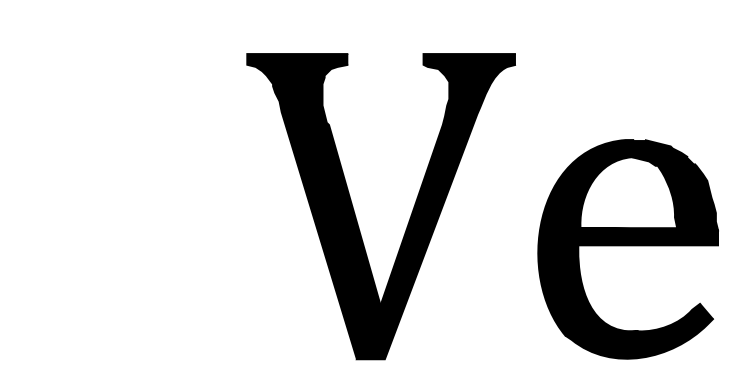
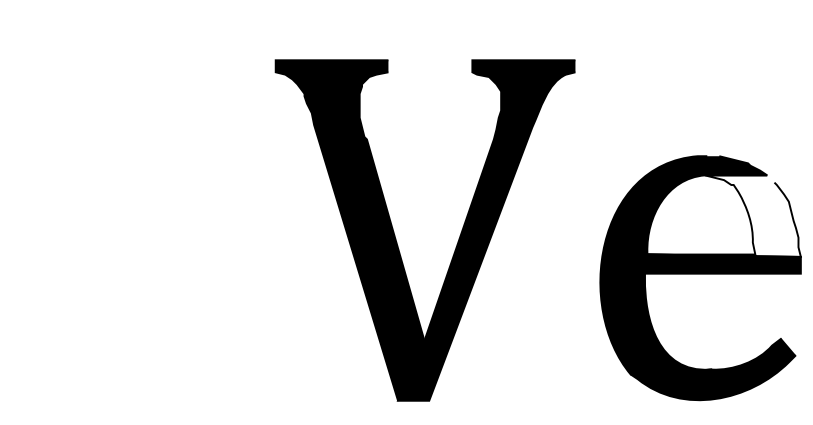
fill: (649, 193) -> (724, 215), removed

